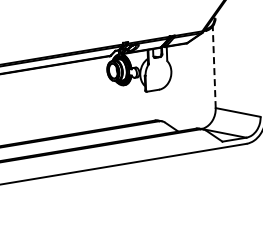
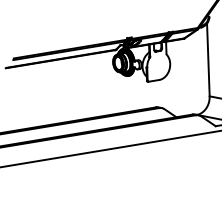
line: (214, 67) -> (208, 60), dashed -> solid

